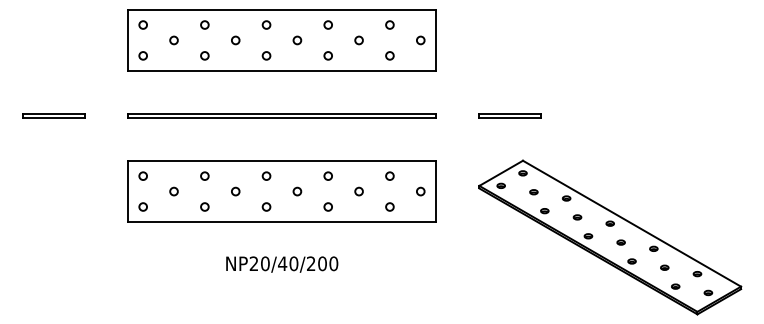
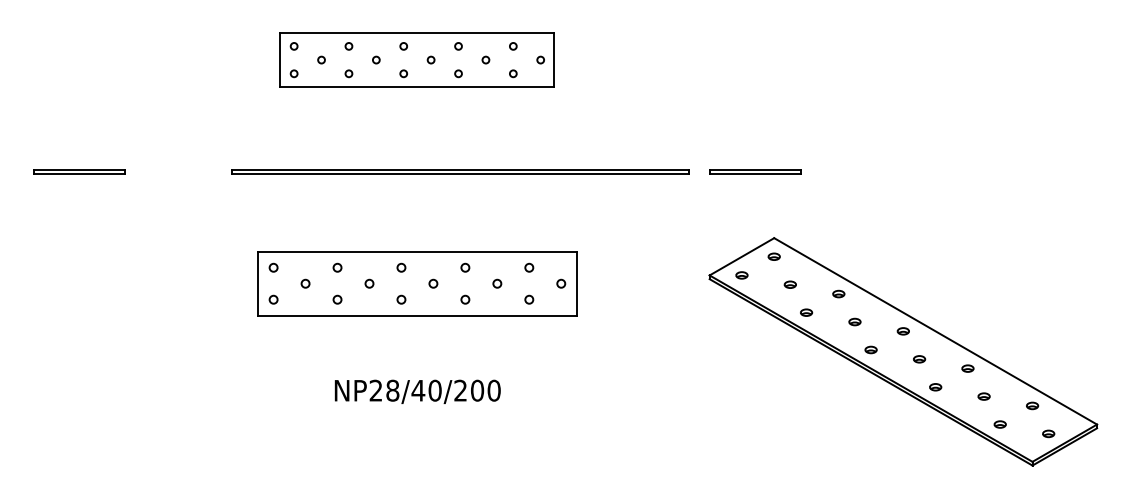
part: (281, 40) -> (416, 60), size x0.6
part: (281, 115) -> (459, 171), moved
part: (281, 191) -> (416, 283), size x0.7
text: (265, 263) -> (393, 390), NP20/40/200 -> NP28/40/200

